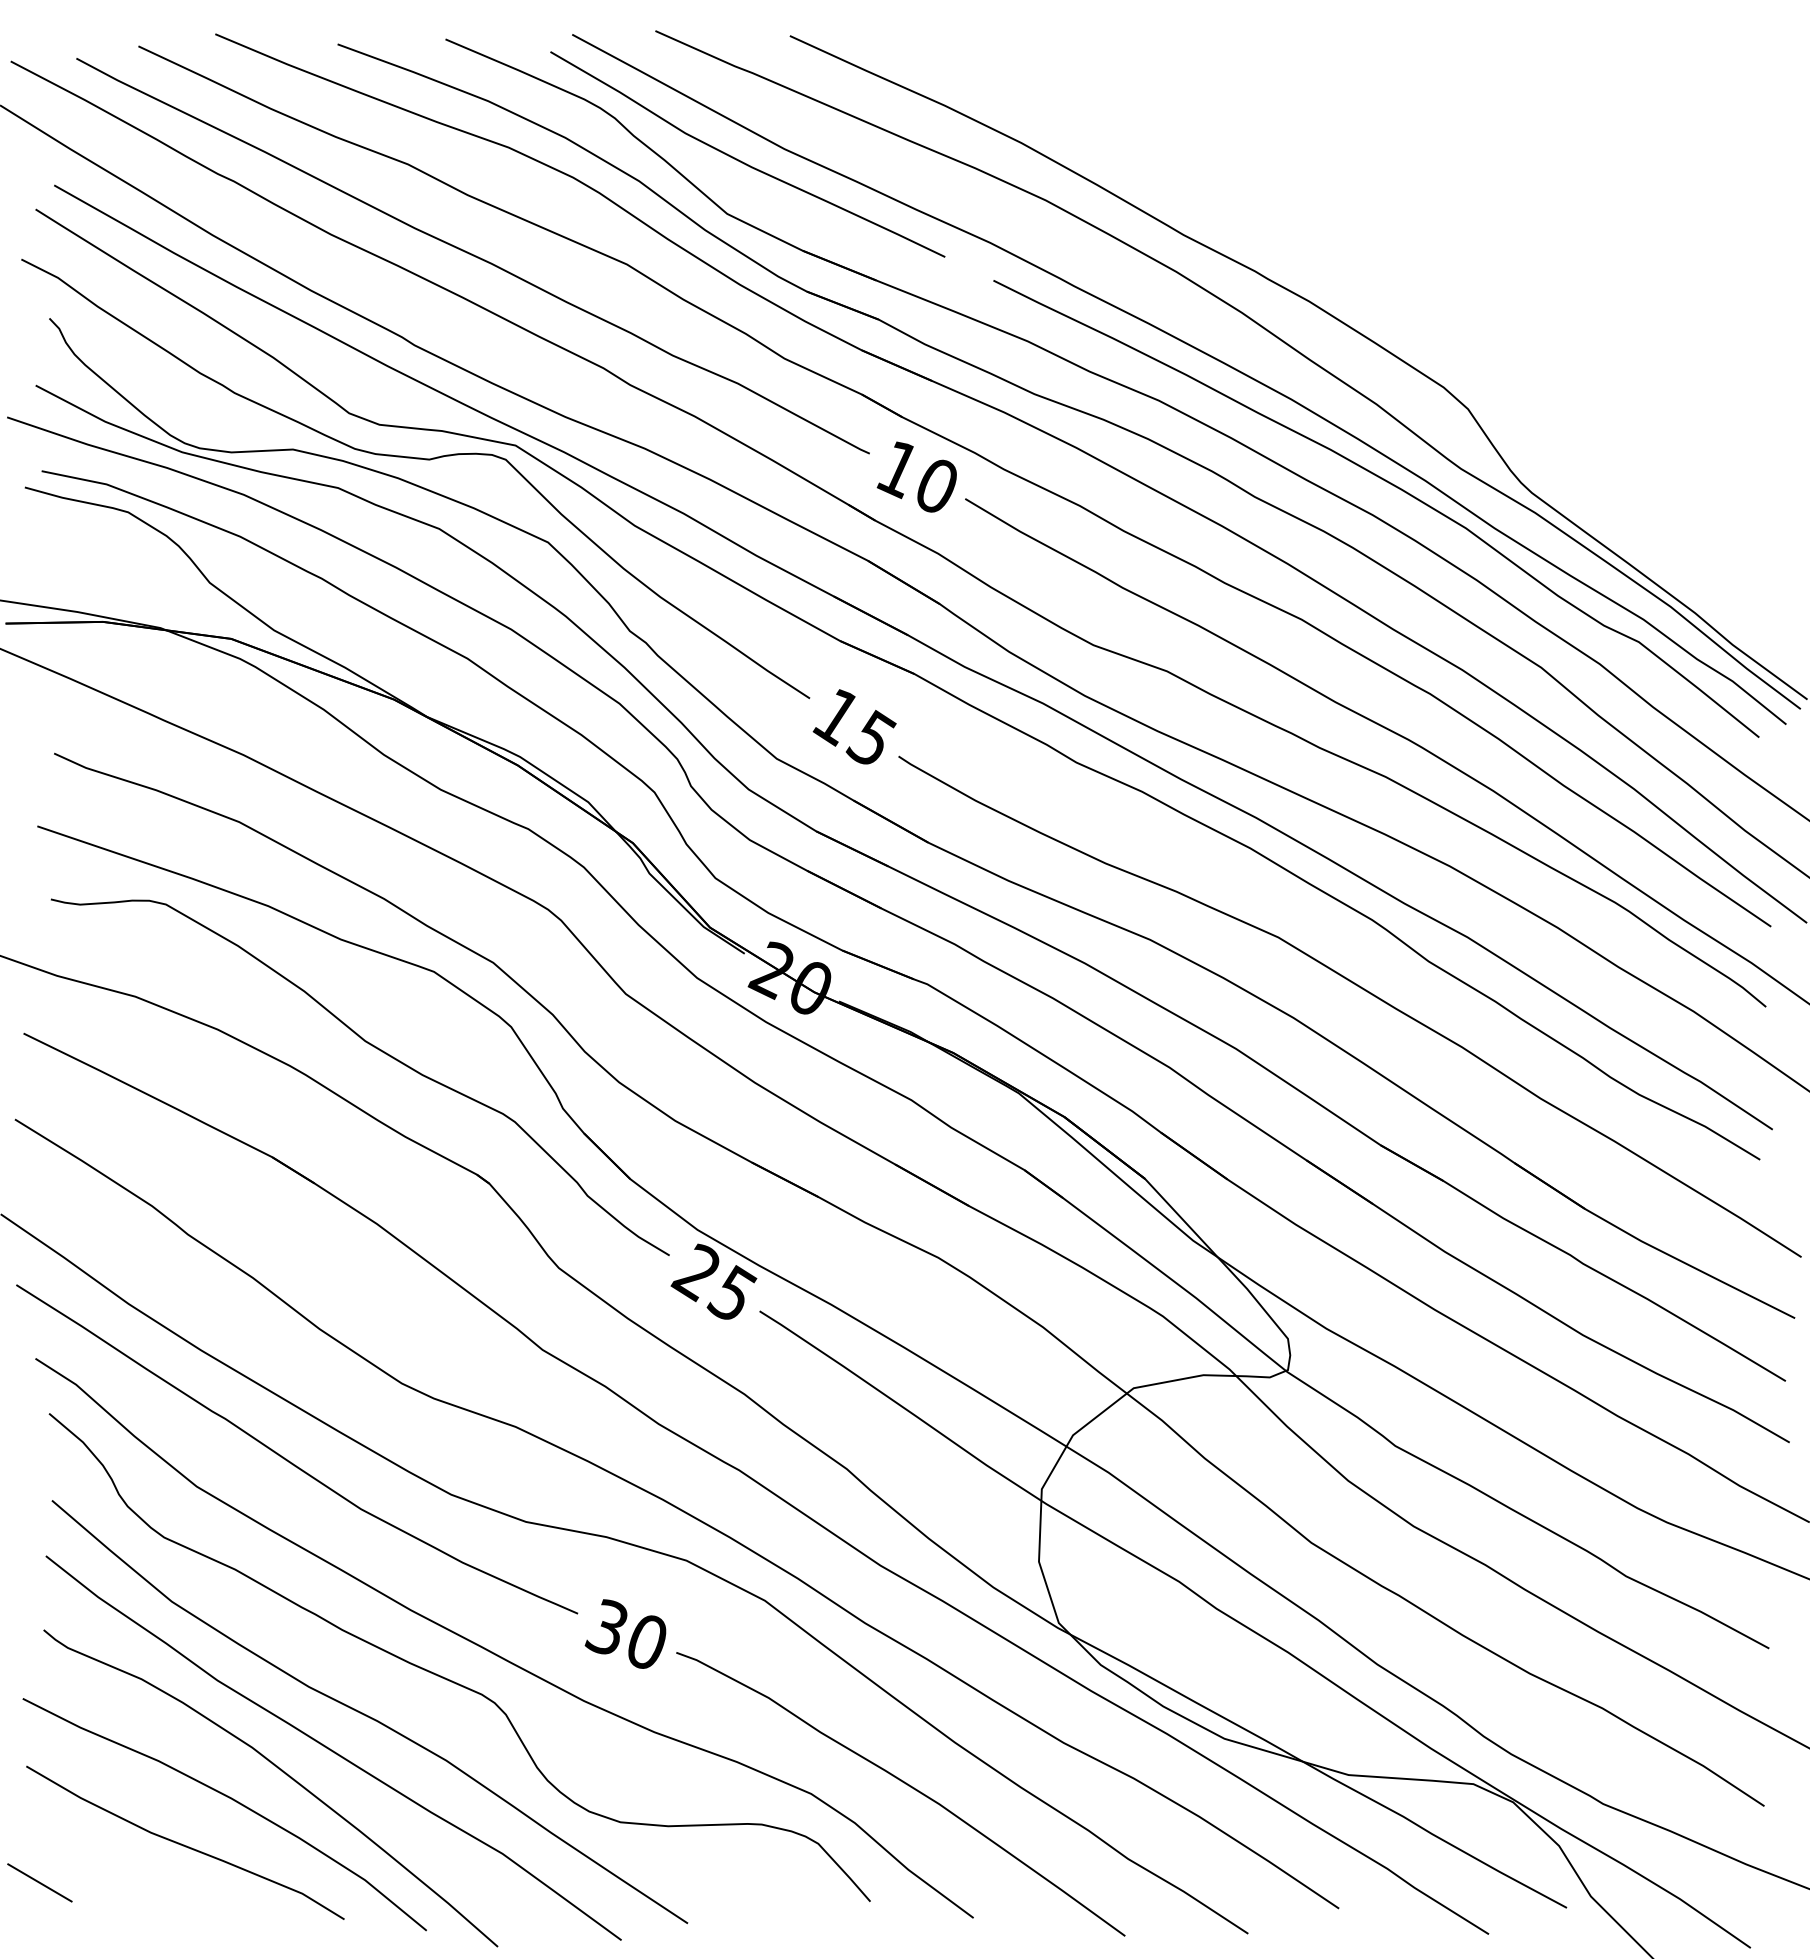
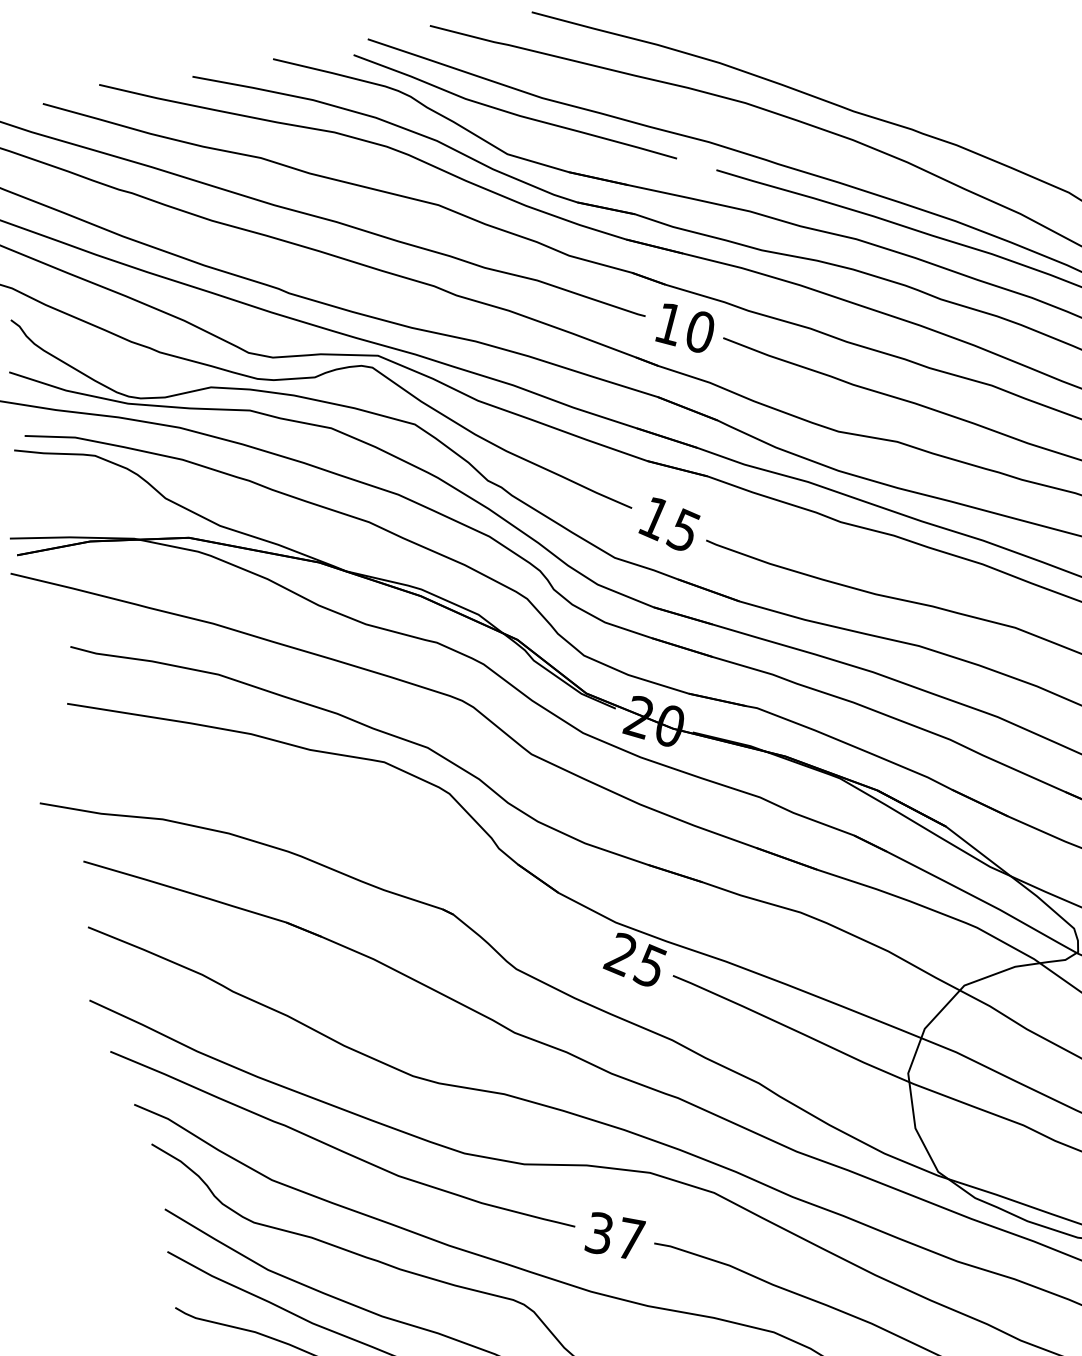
curve: (373, 1047) -> (348, 826), removed
text: (649, 1640) -> (632, 1237), 30 -> 37

